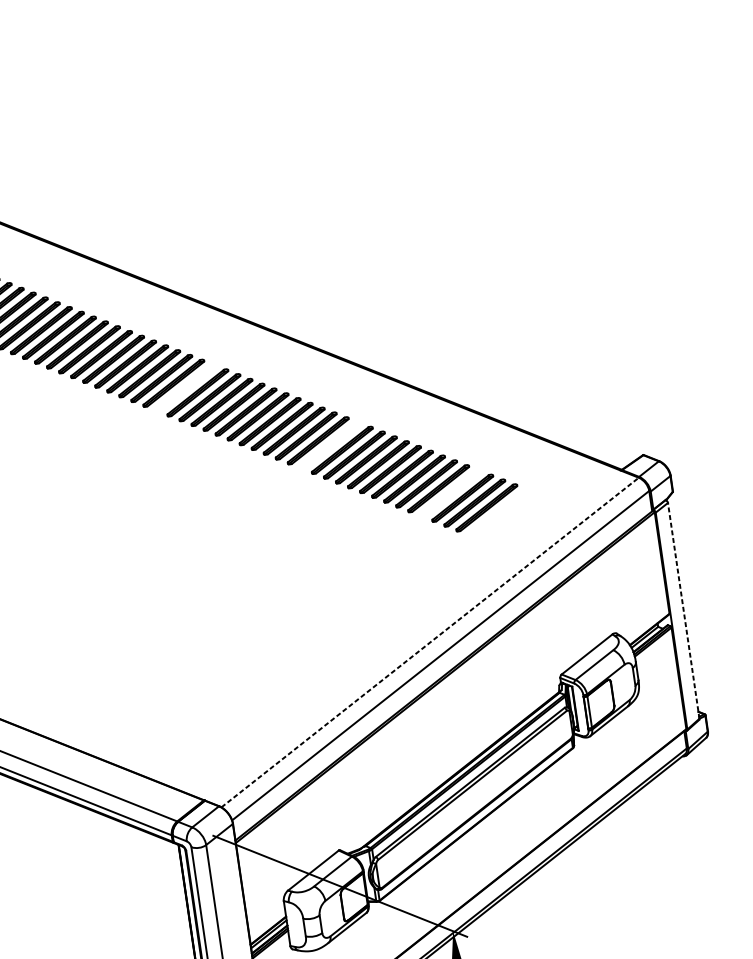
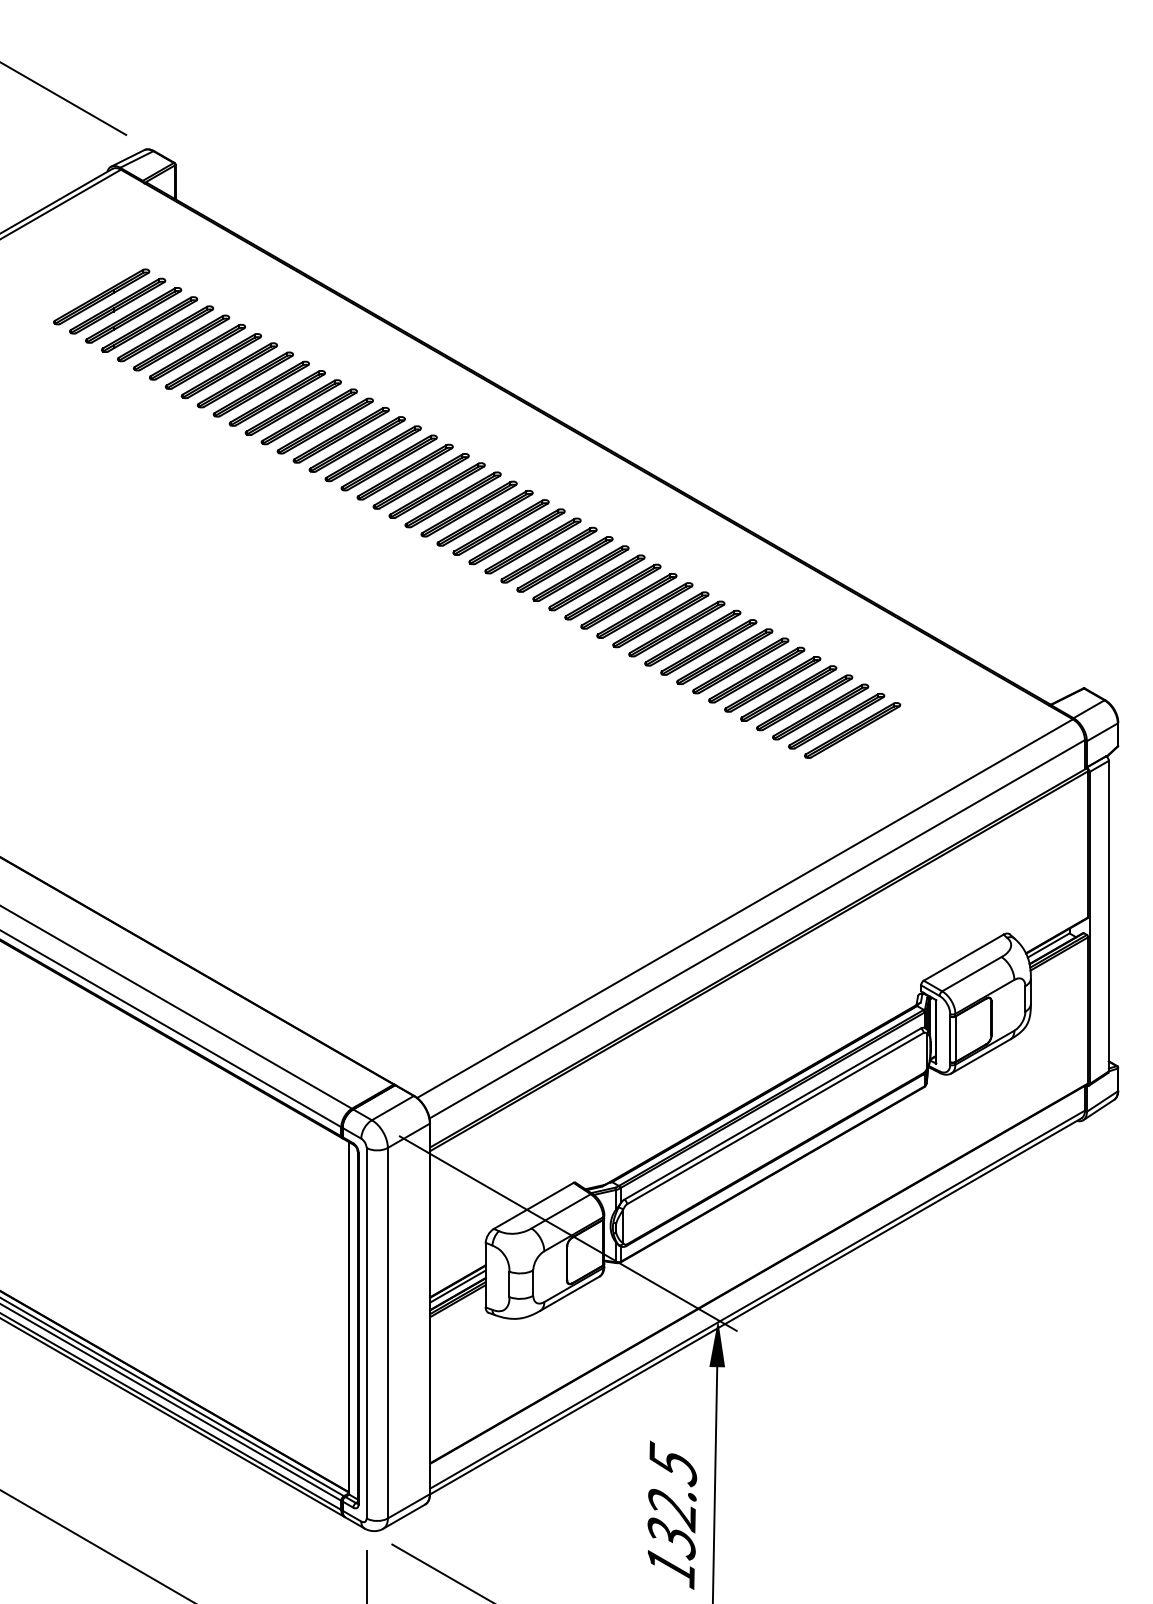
part: (185, 387) -> (452, 499), added
part: (330, 445) -> (644, 610), added
part: (450, 493) -> (804, 702), added
line: (683, 610) -> (1108, 915), dashed -> solid
line: (430, 642) -> (745, 908), dashed -> solid

